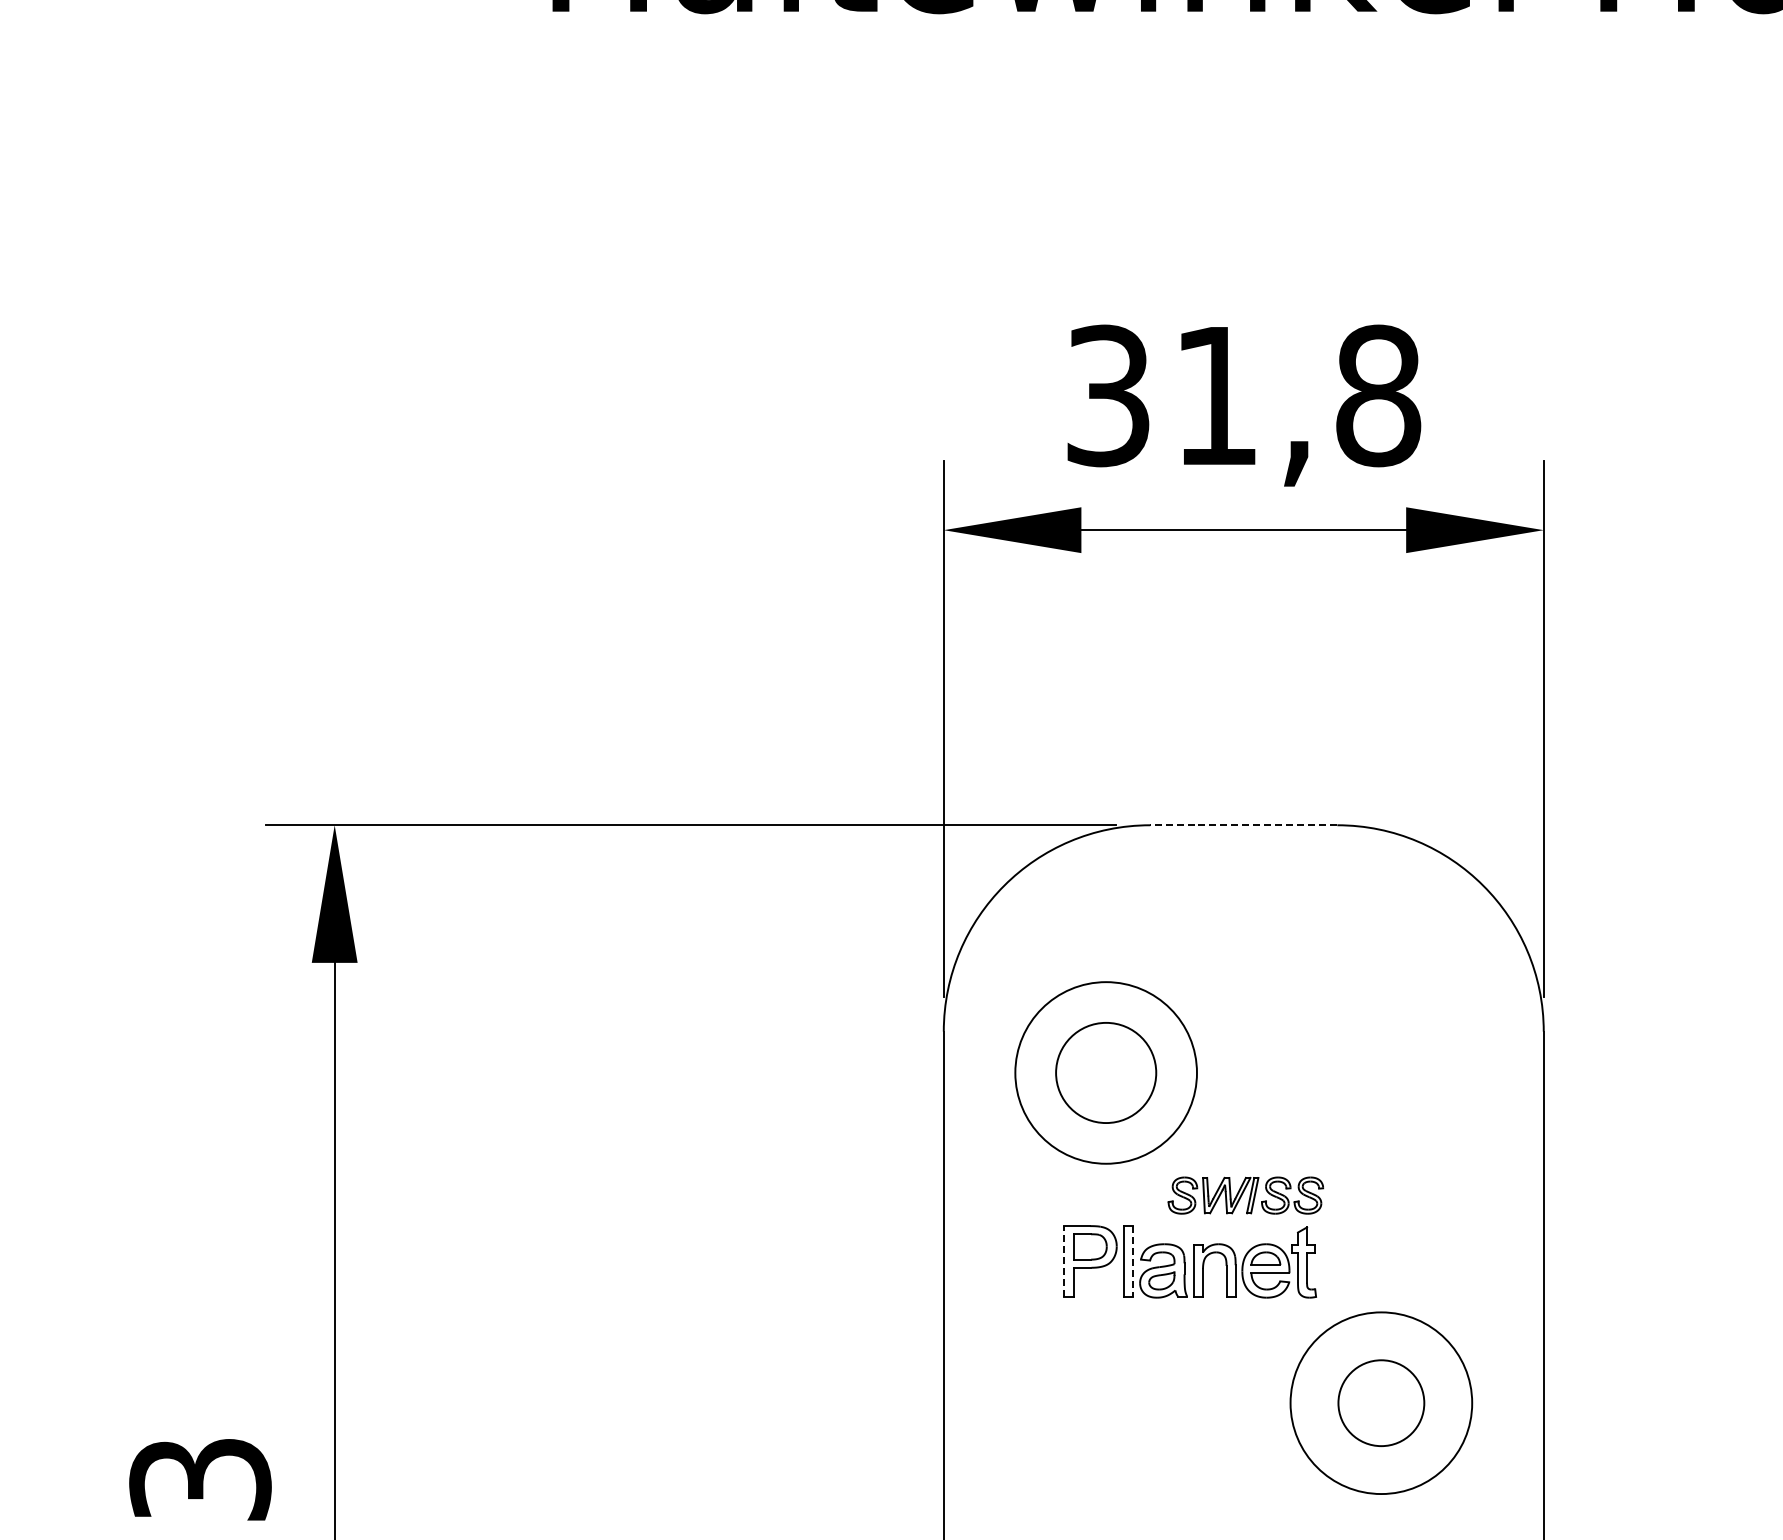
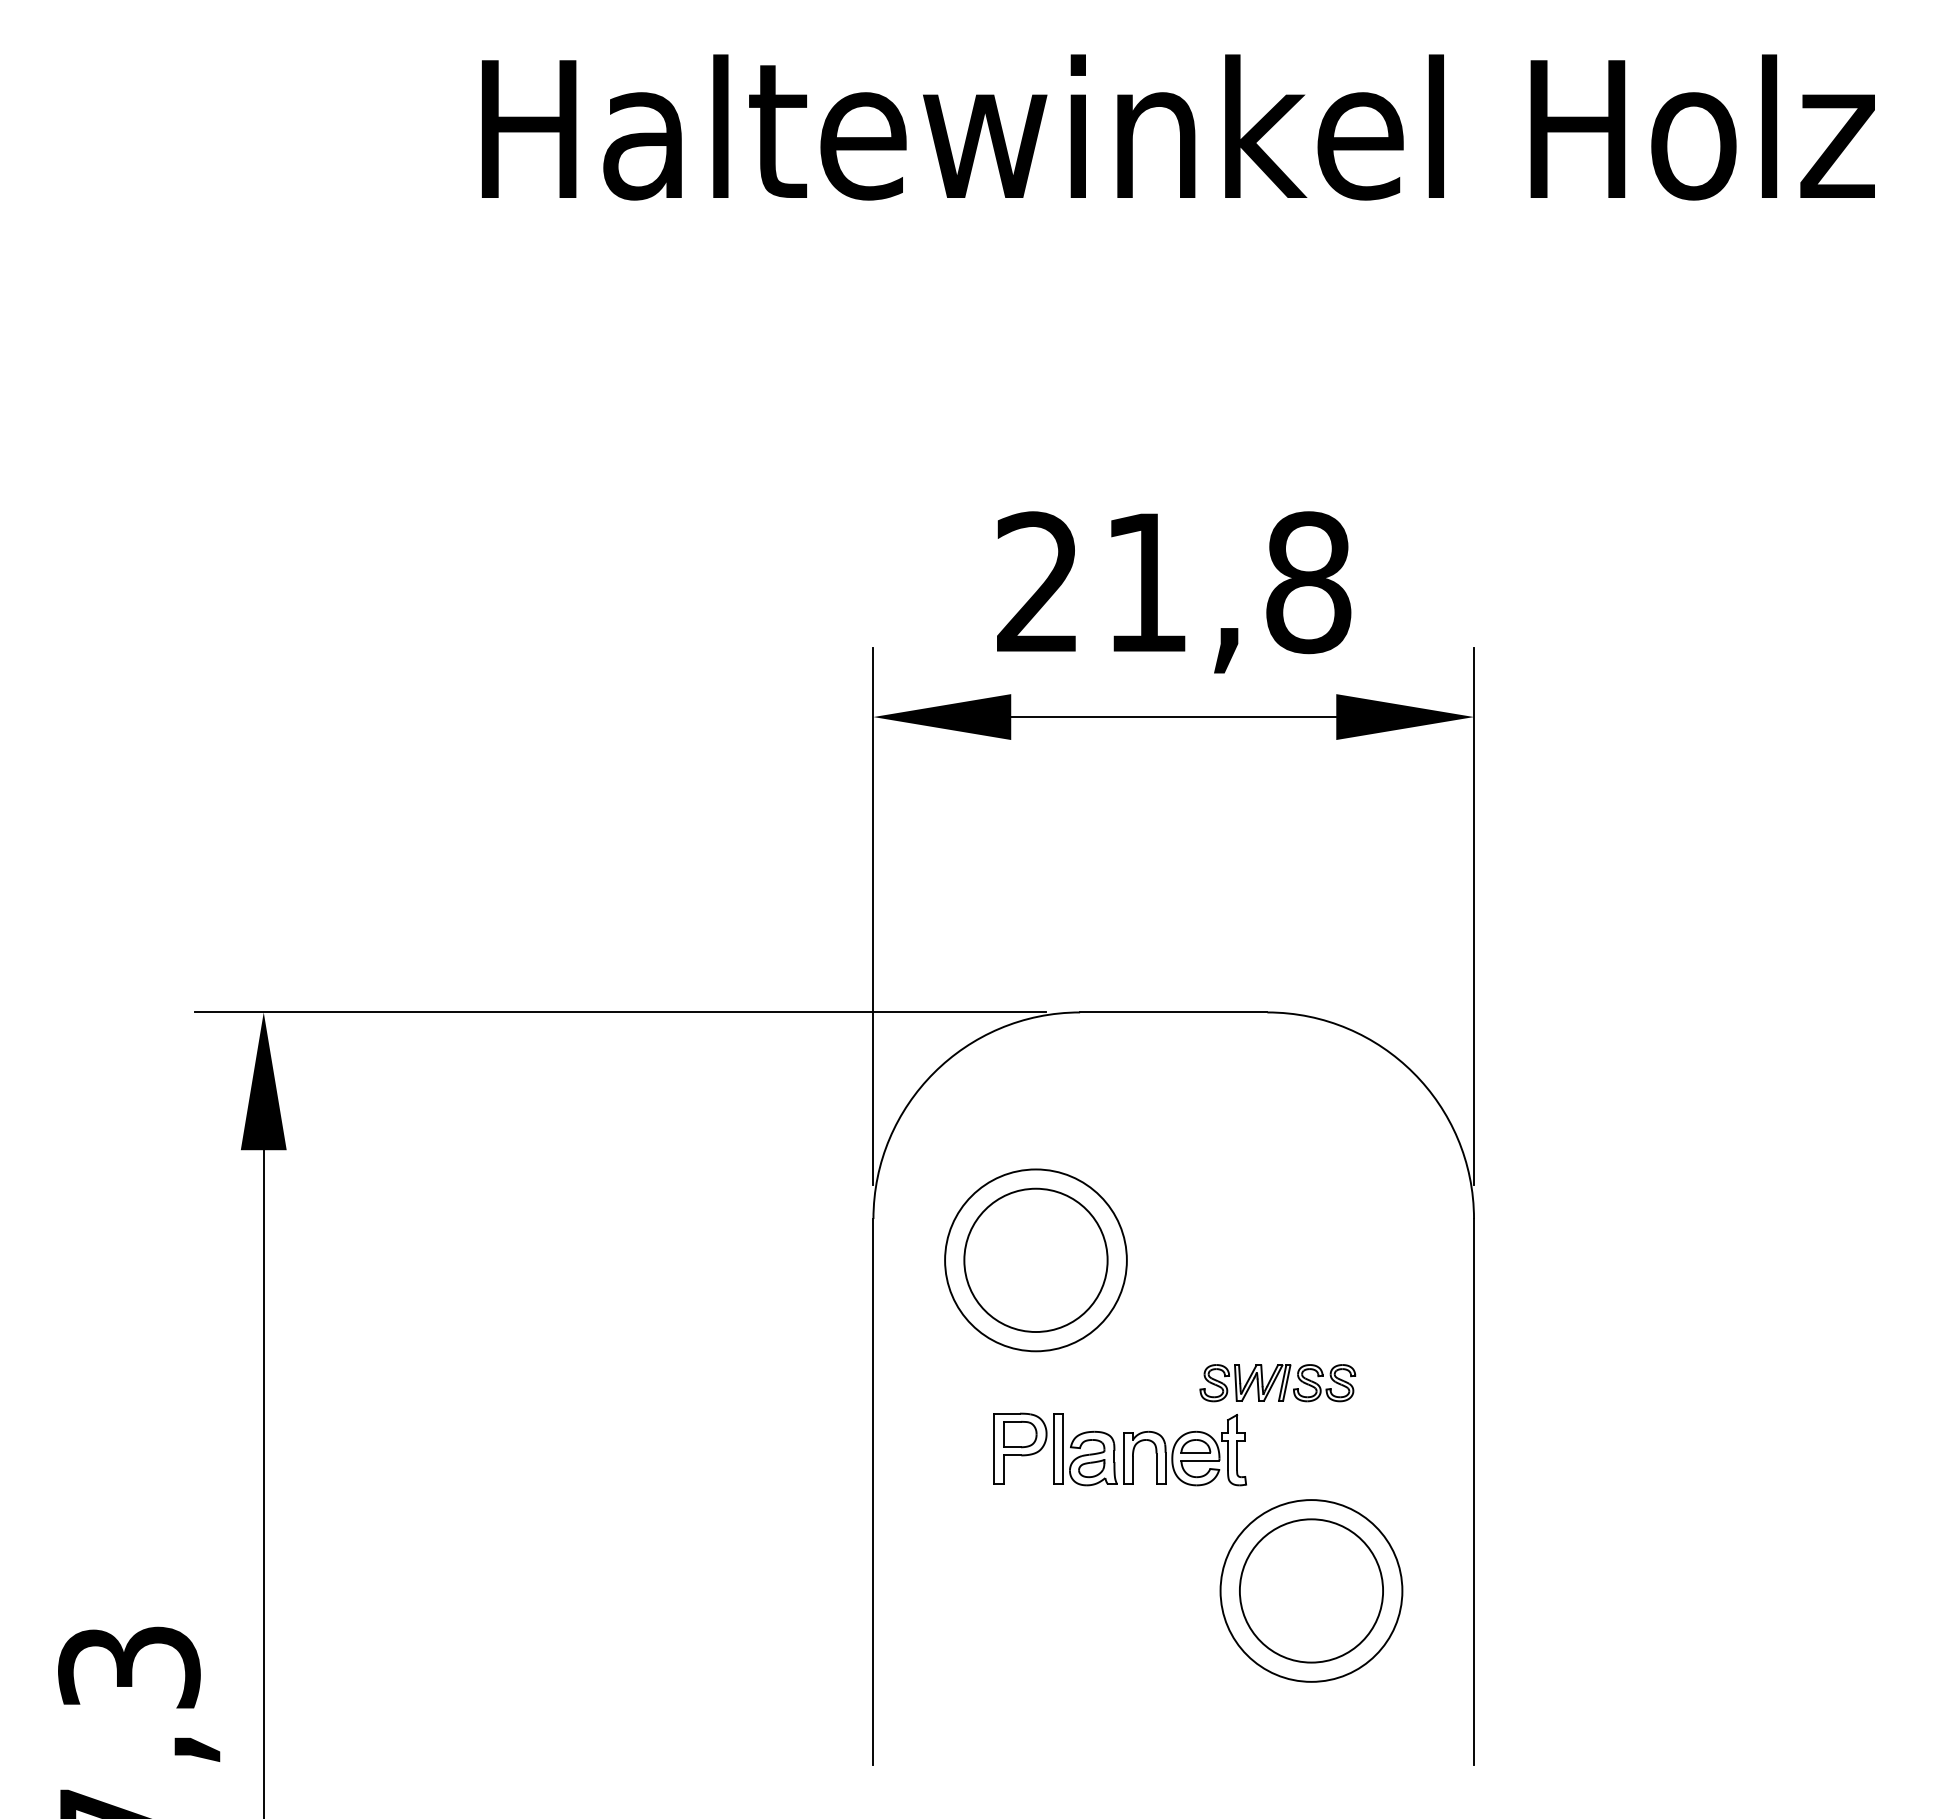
text: (1108, 395) -> (1038, 582), 31,8 -> 21,8
line: (1243, 825) -> (1173, 1012), dashed -> solid
circle: (1105, 1073) -> (1035, 1260), size x1.43
part: (1245, 1195) -> (1277, 1383), moved
line: (1063, 1260) -> (993, 1448), dashed -> solid
line: (1133, 1261) -> (1063, 1449), dashed -> solid
circle: (1381, 1402) -> (1311, 1590), size x1.67

